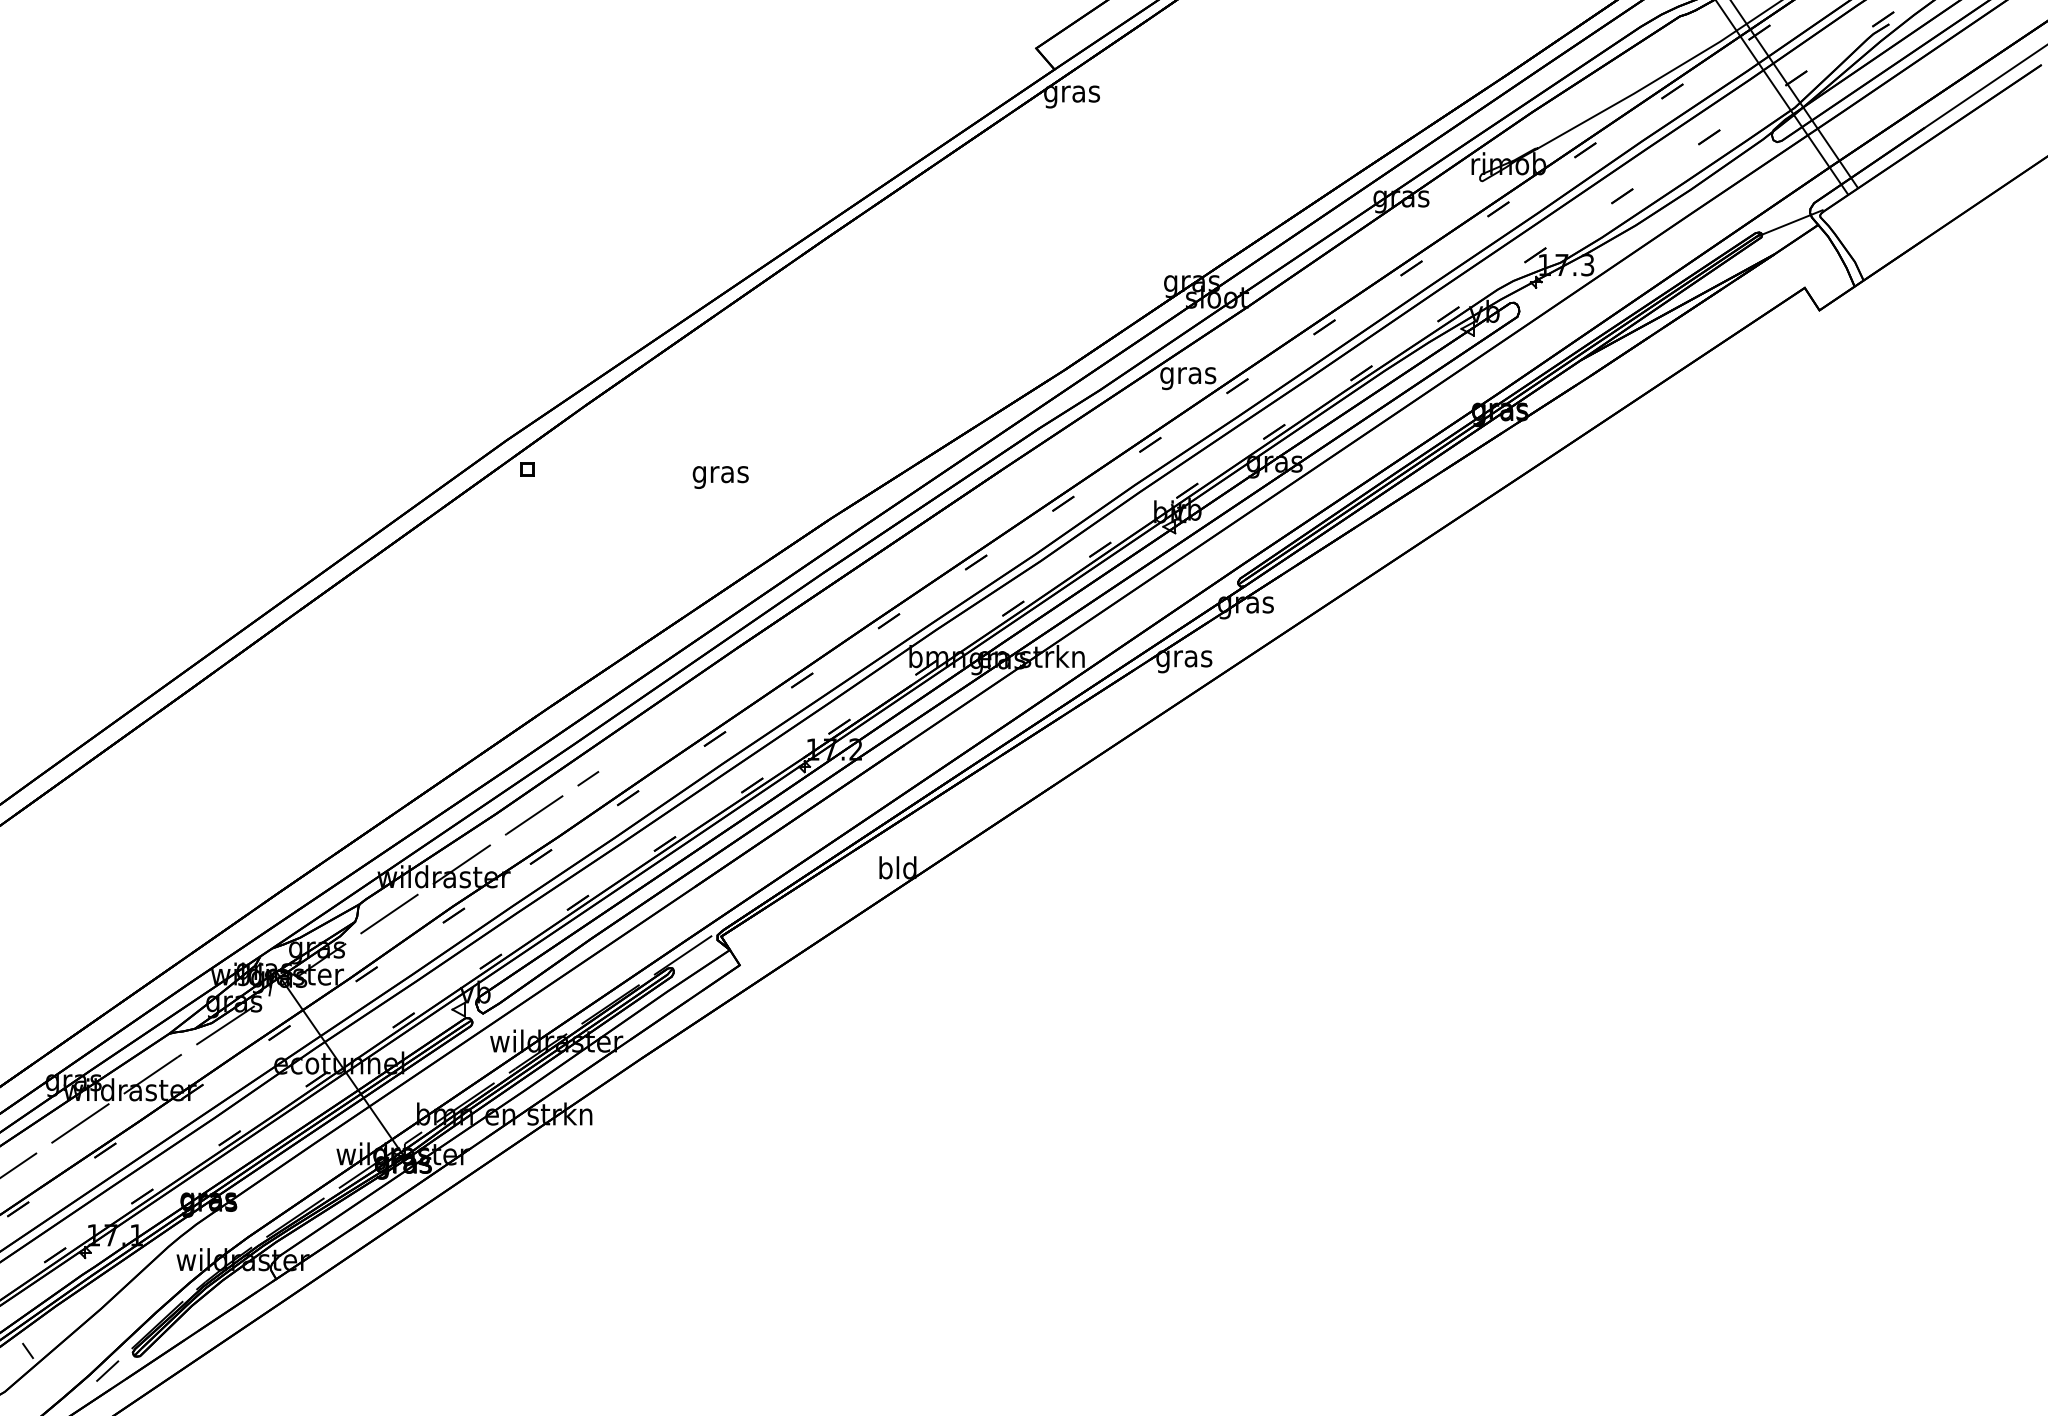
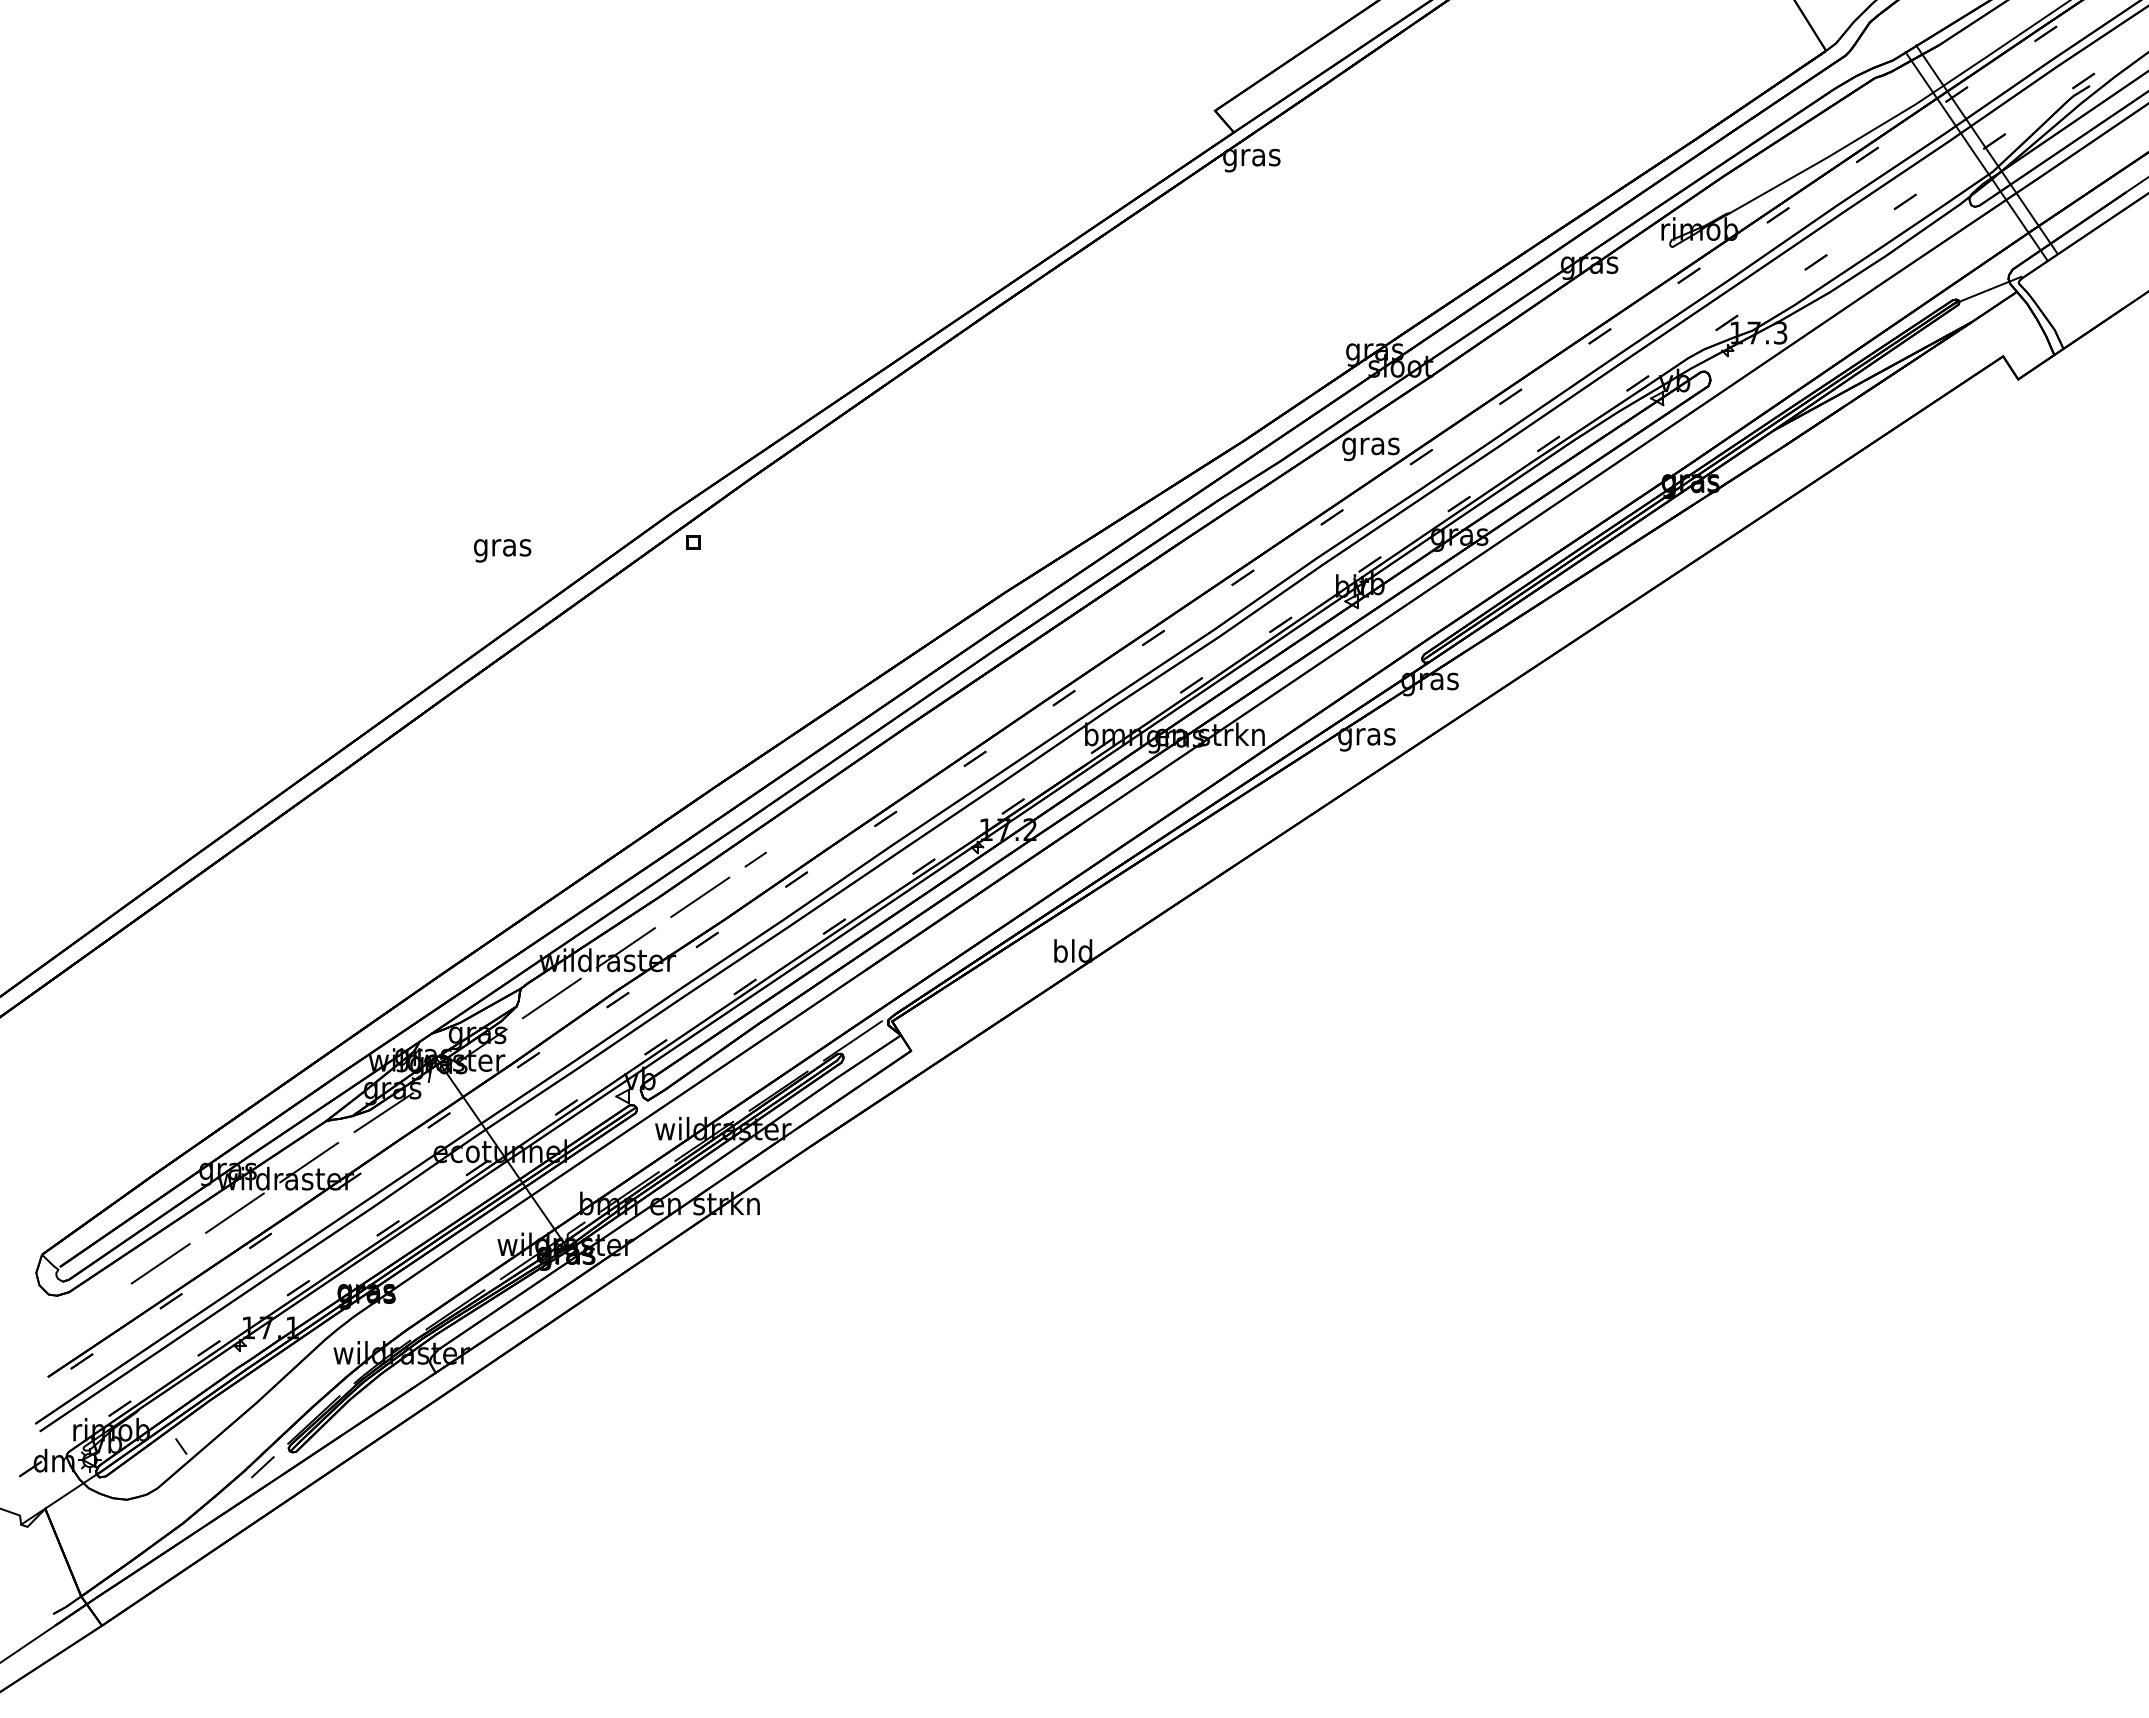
text: (720, 477) -> (502, 550), moved

